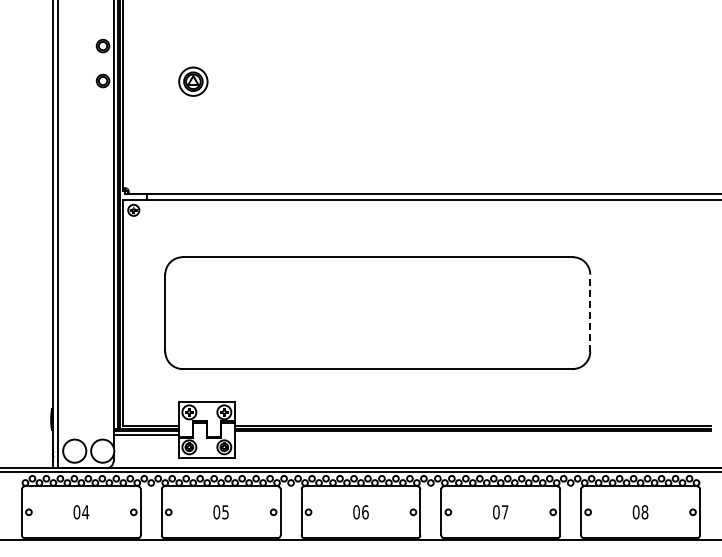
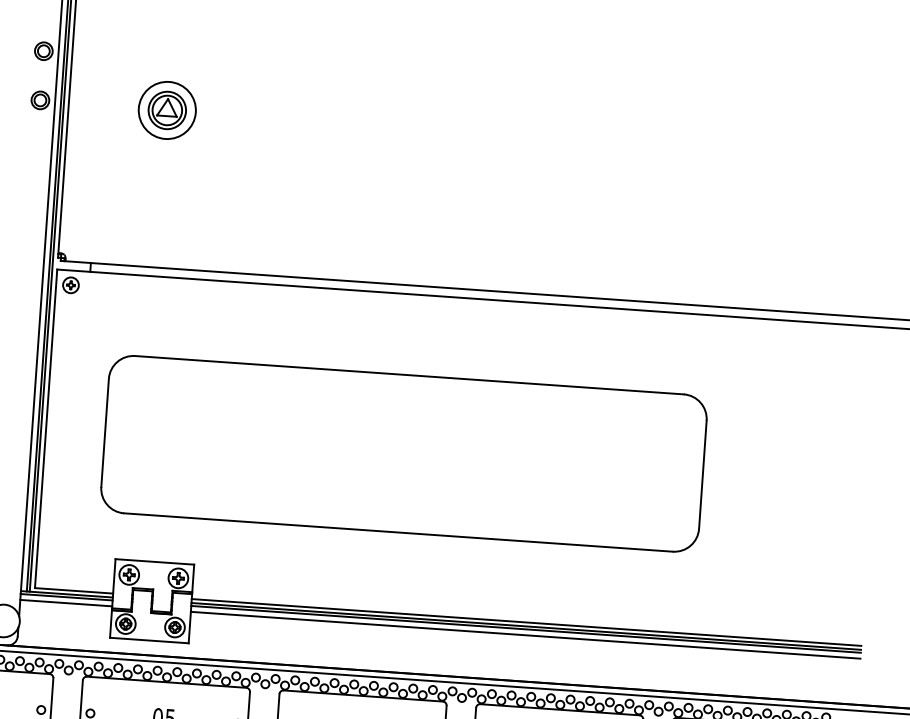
part: (193, 81) -> (167, 109), size x1.43
line: (590, 312) -> (703, 473), dashed -> solid
line: (472, 435) -> (525, 635), added

